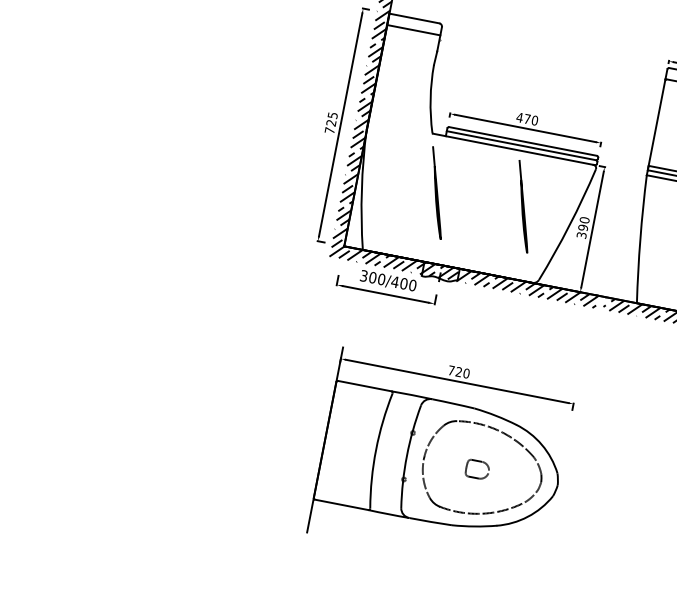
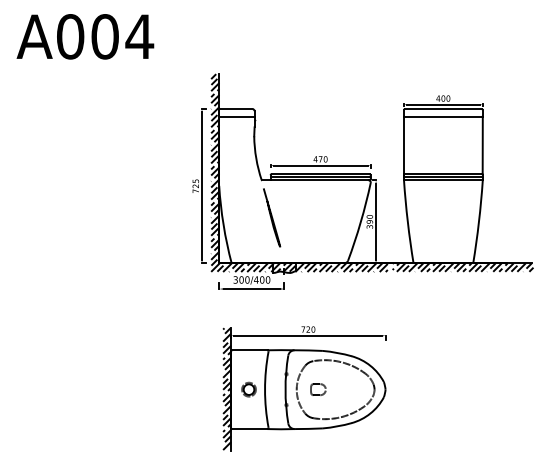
line: (524, 206) -> (329, 215), removed
hatch: (319, 438) -> (227, 389), added
part: (351, 444) -> (248, 389), added
part: (477, 469) -> (318, 389), moved

